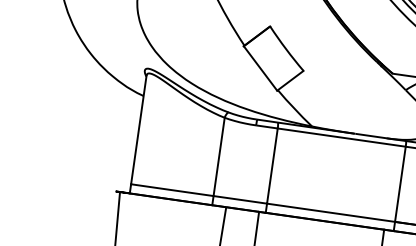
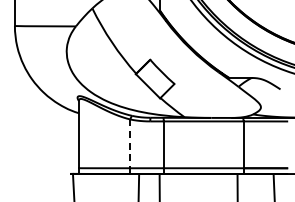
line: (219, 157) -> (130, 144), solid -> dashed

